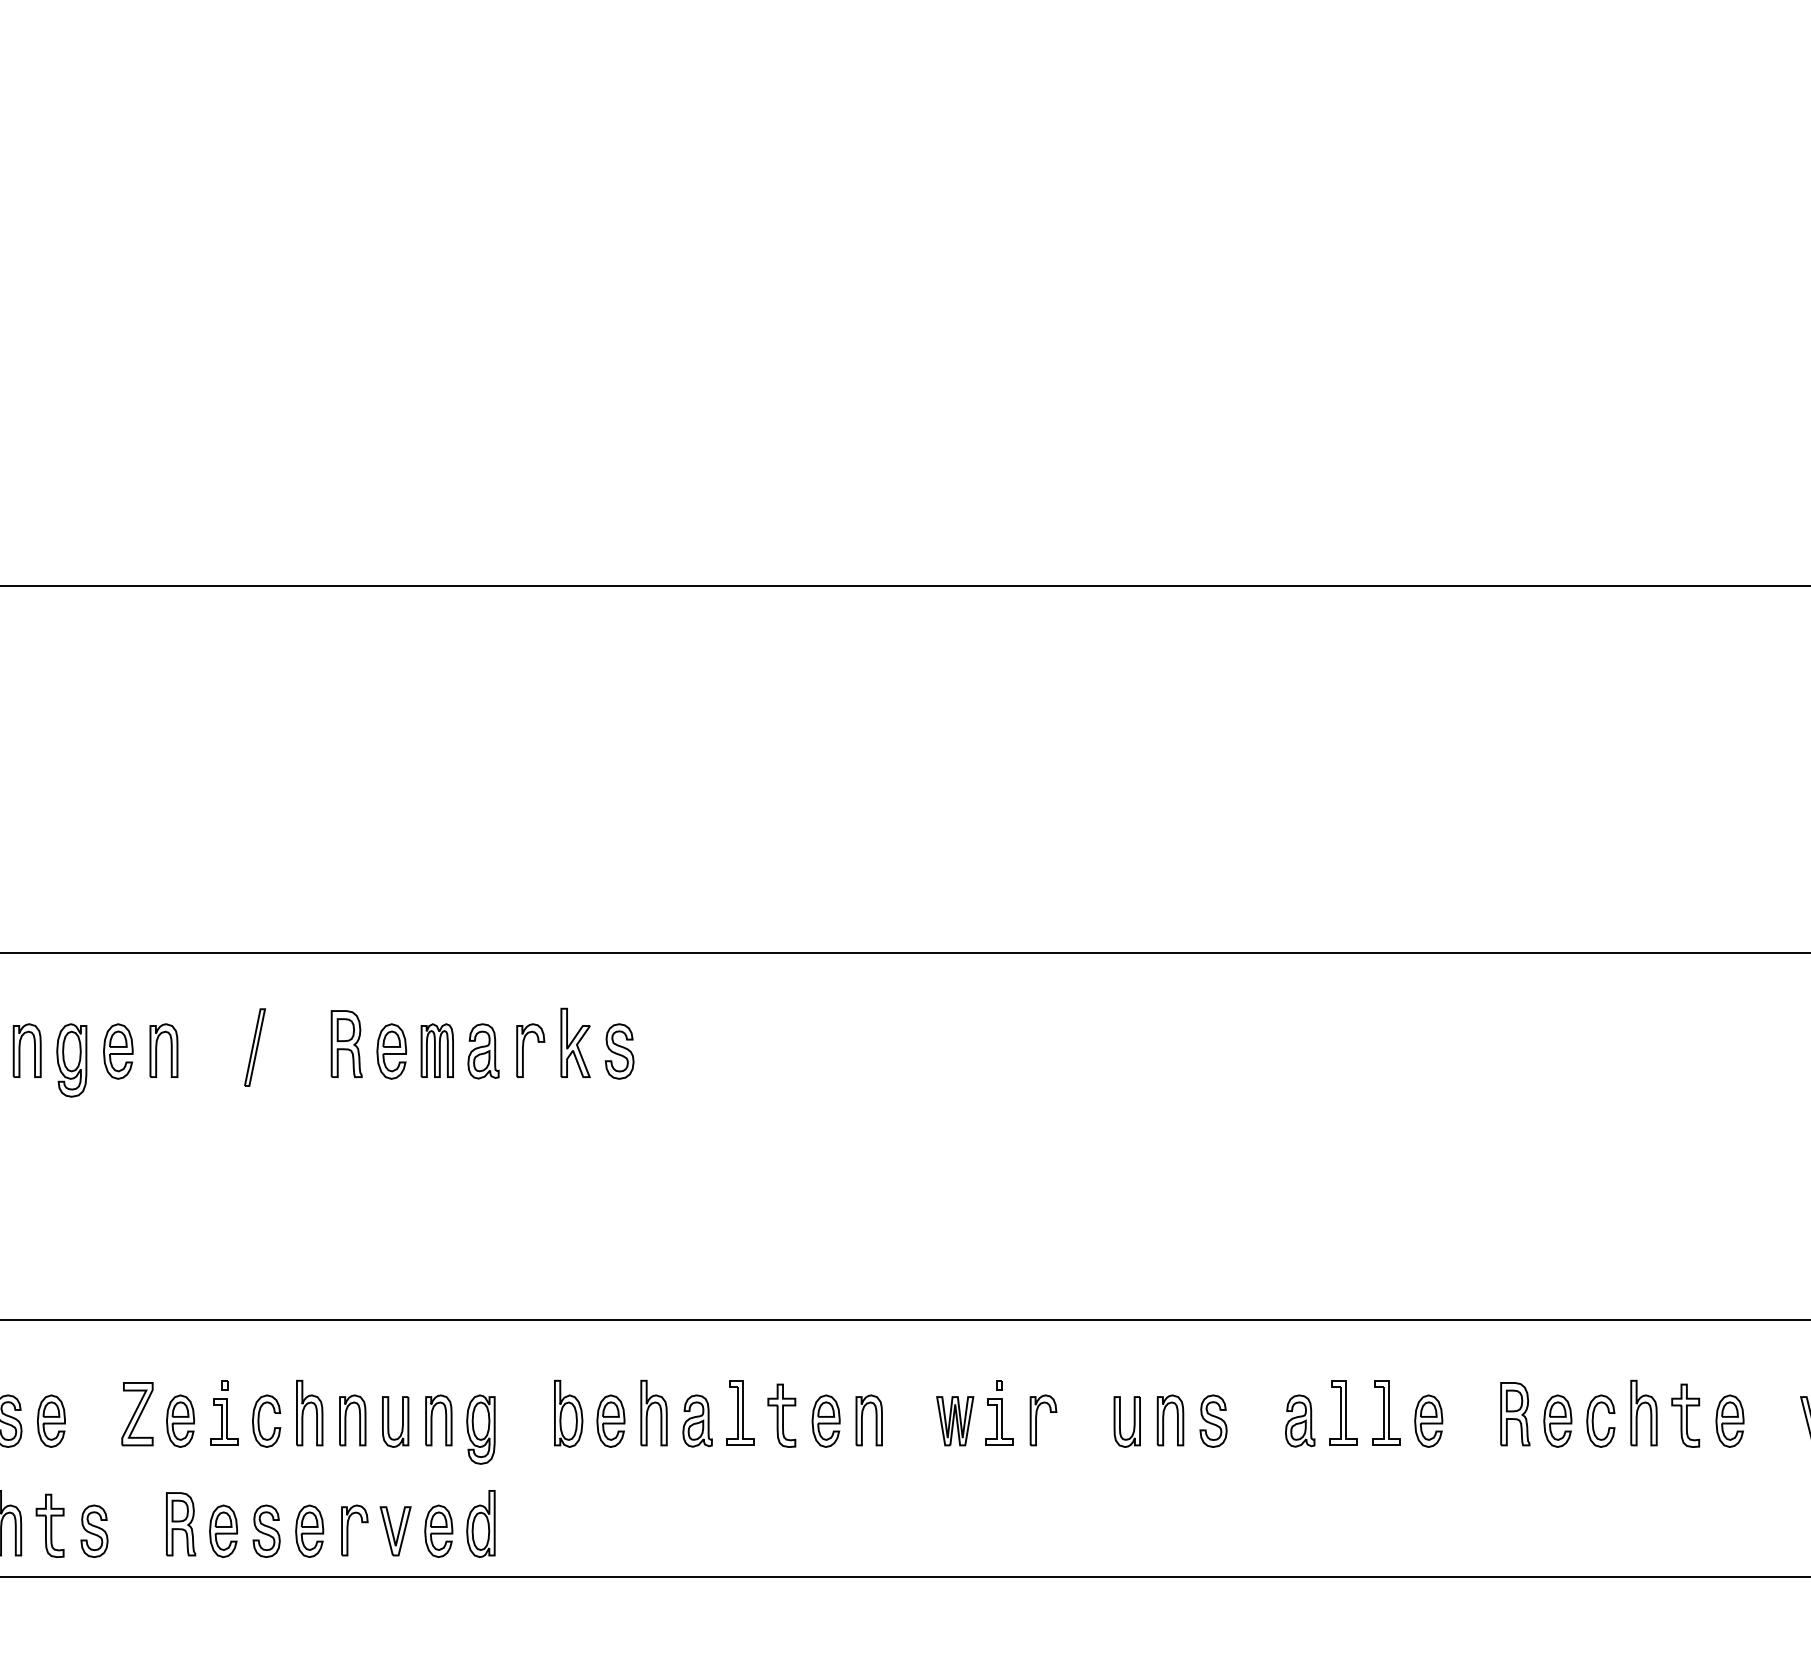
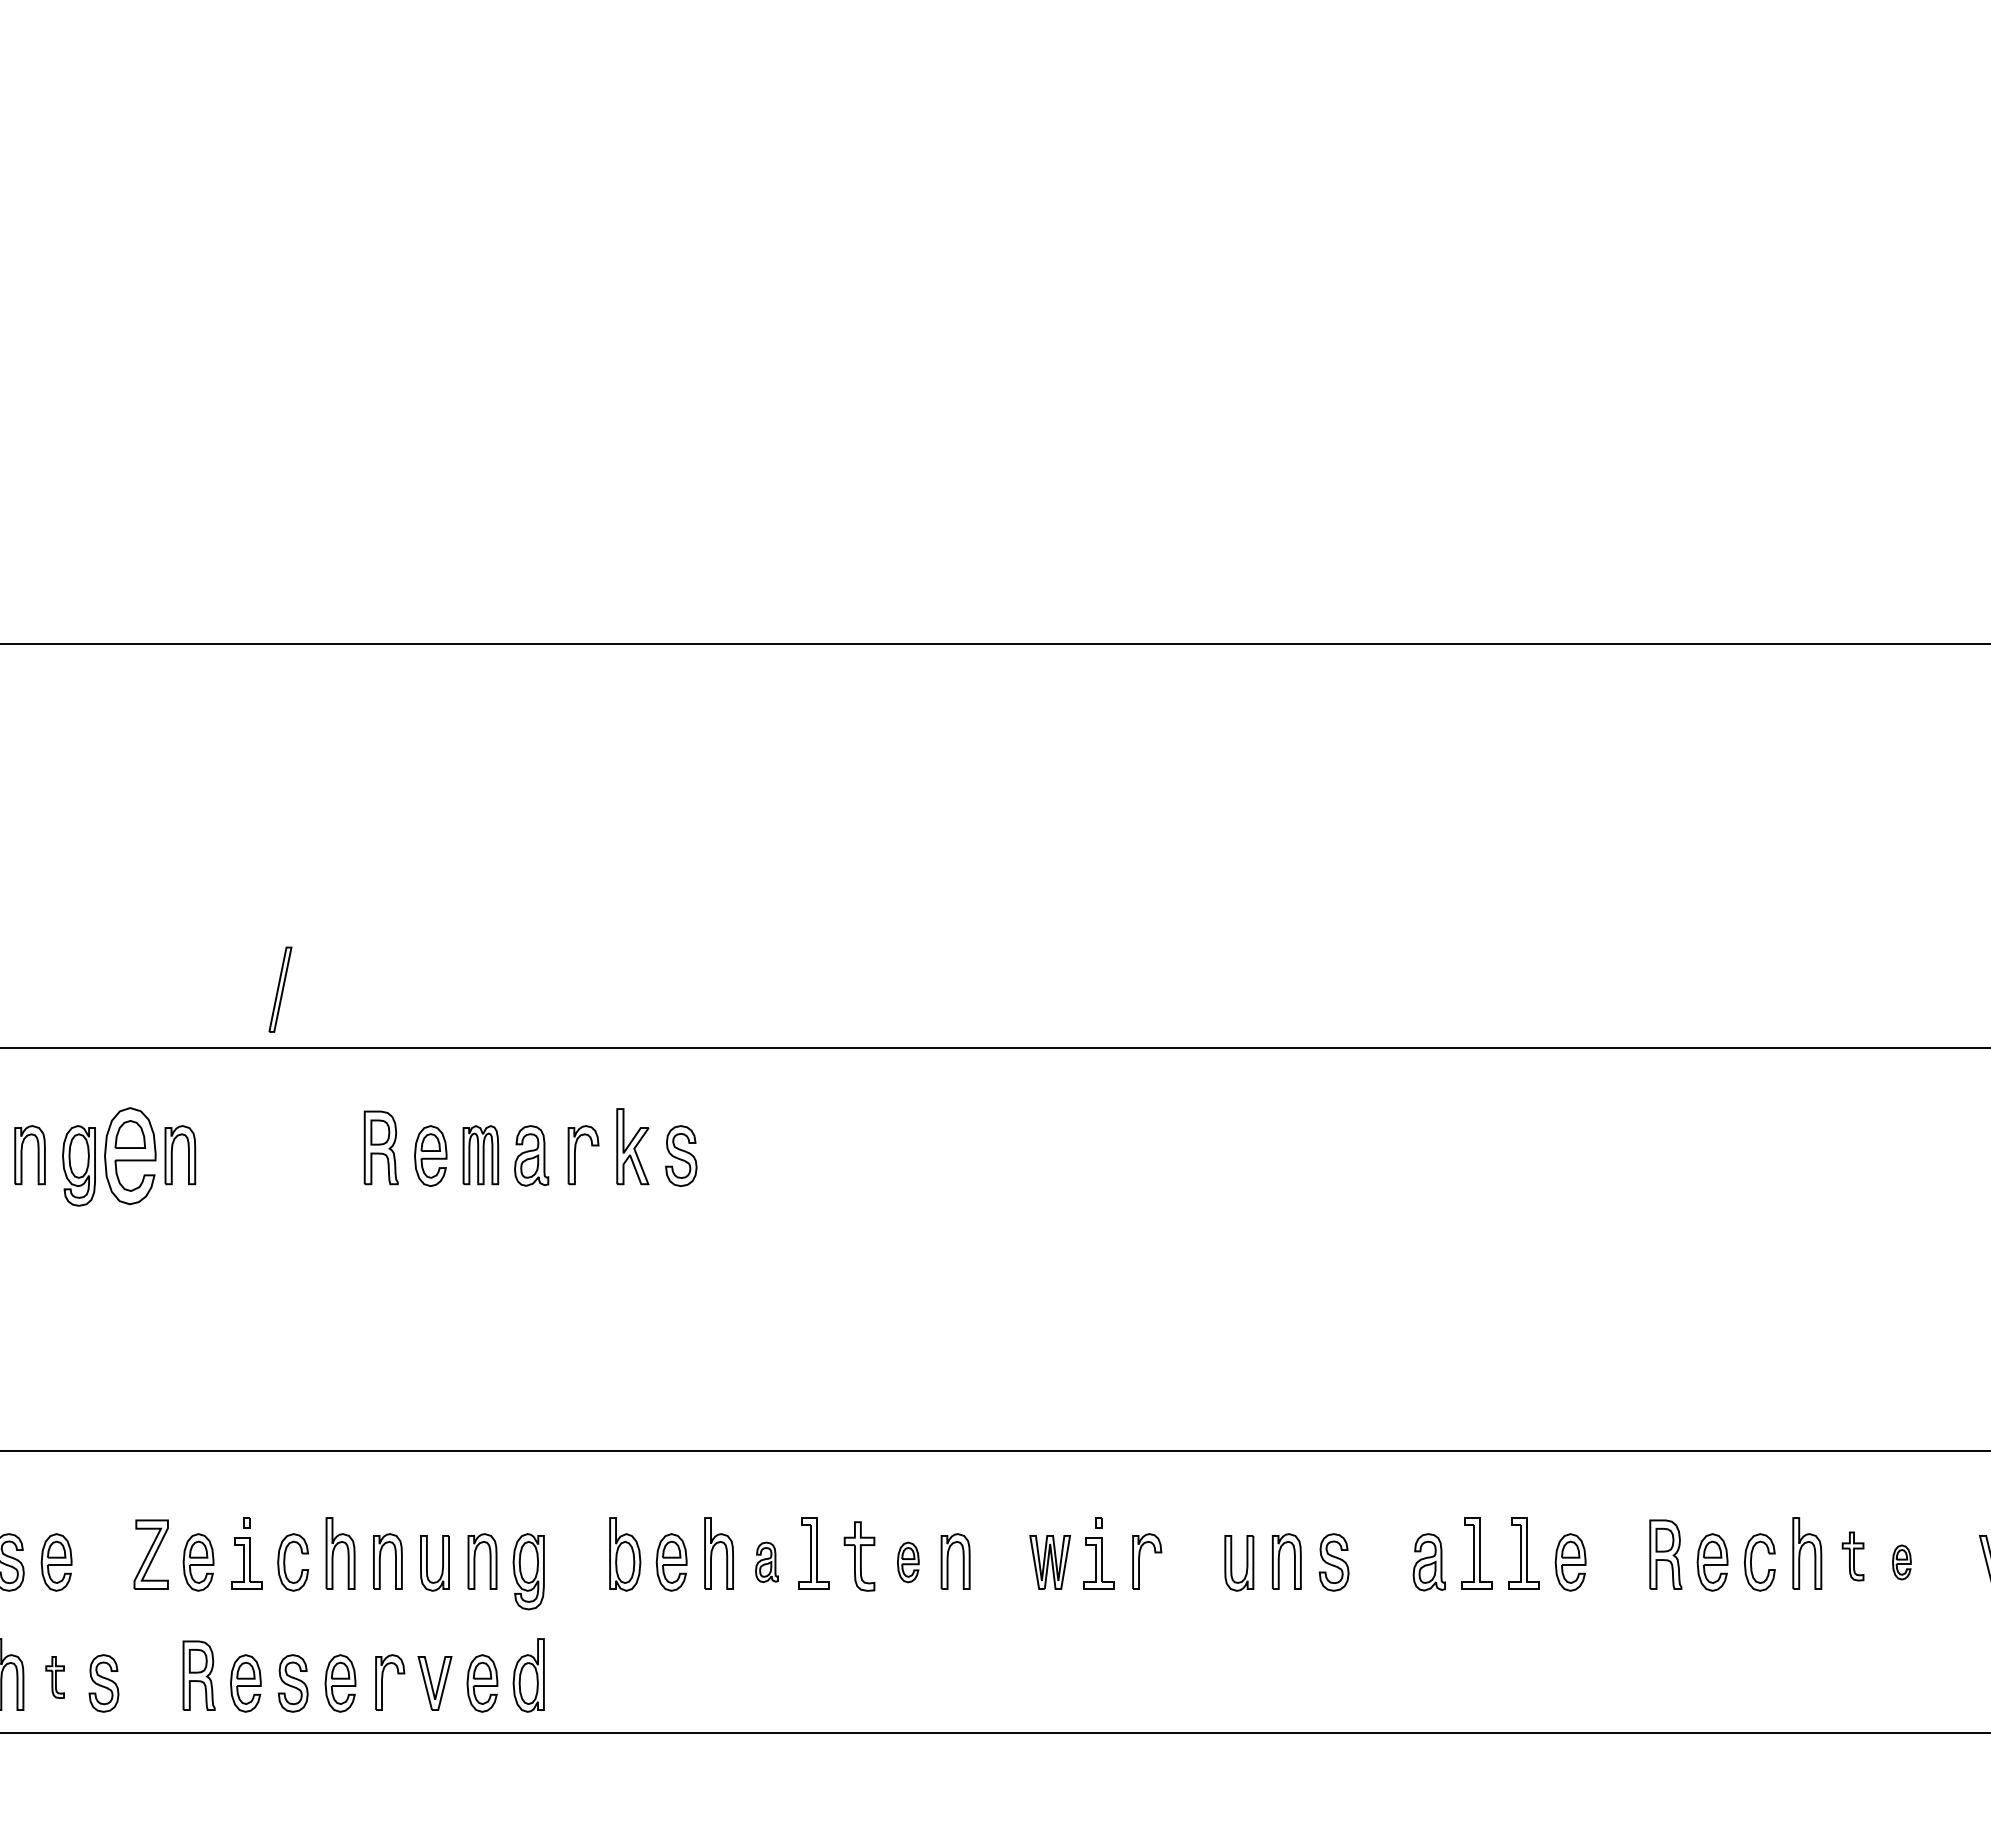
part: (255, 1047) -> (280, 989), moved
part: (117, 1051) -> (129, 1155), size x1.6
part: (1685, 1415) -> (1852, 1556), size x0.7
part: (697, 1421) -> (766, 1562), size x0.7
part: (826, 1421) -> (908, 1562), size x0.7
part: (1729, 1421) -> (1901, 1562), size x0.6
part: (49, 1525) -> (54, 1677), size x0.6

